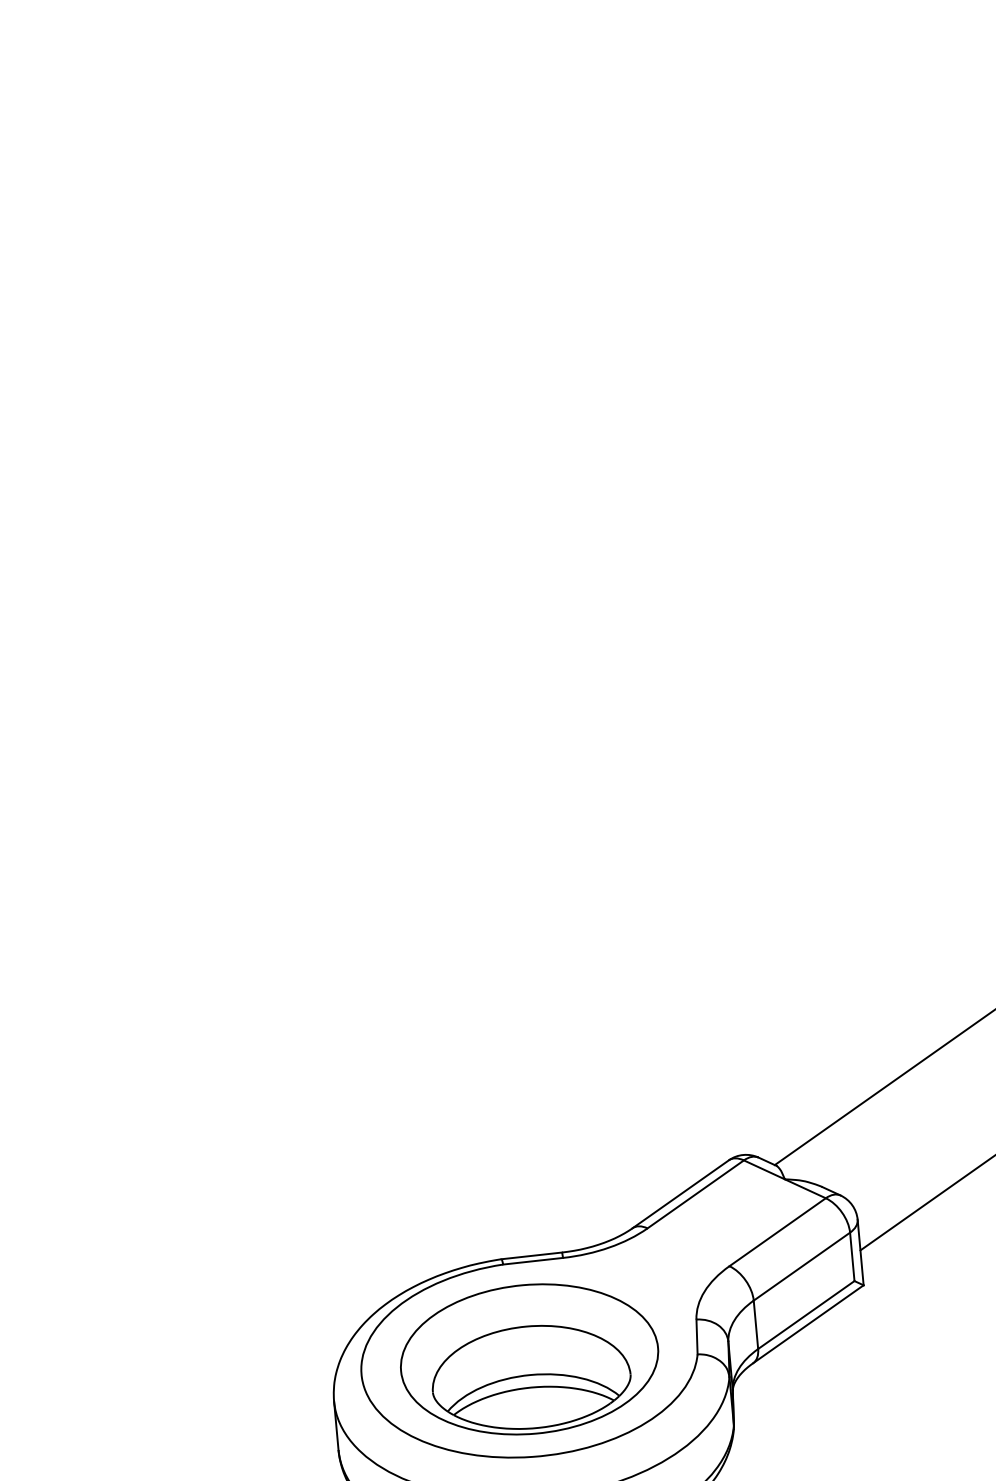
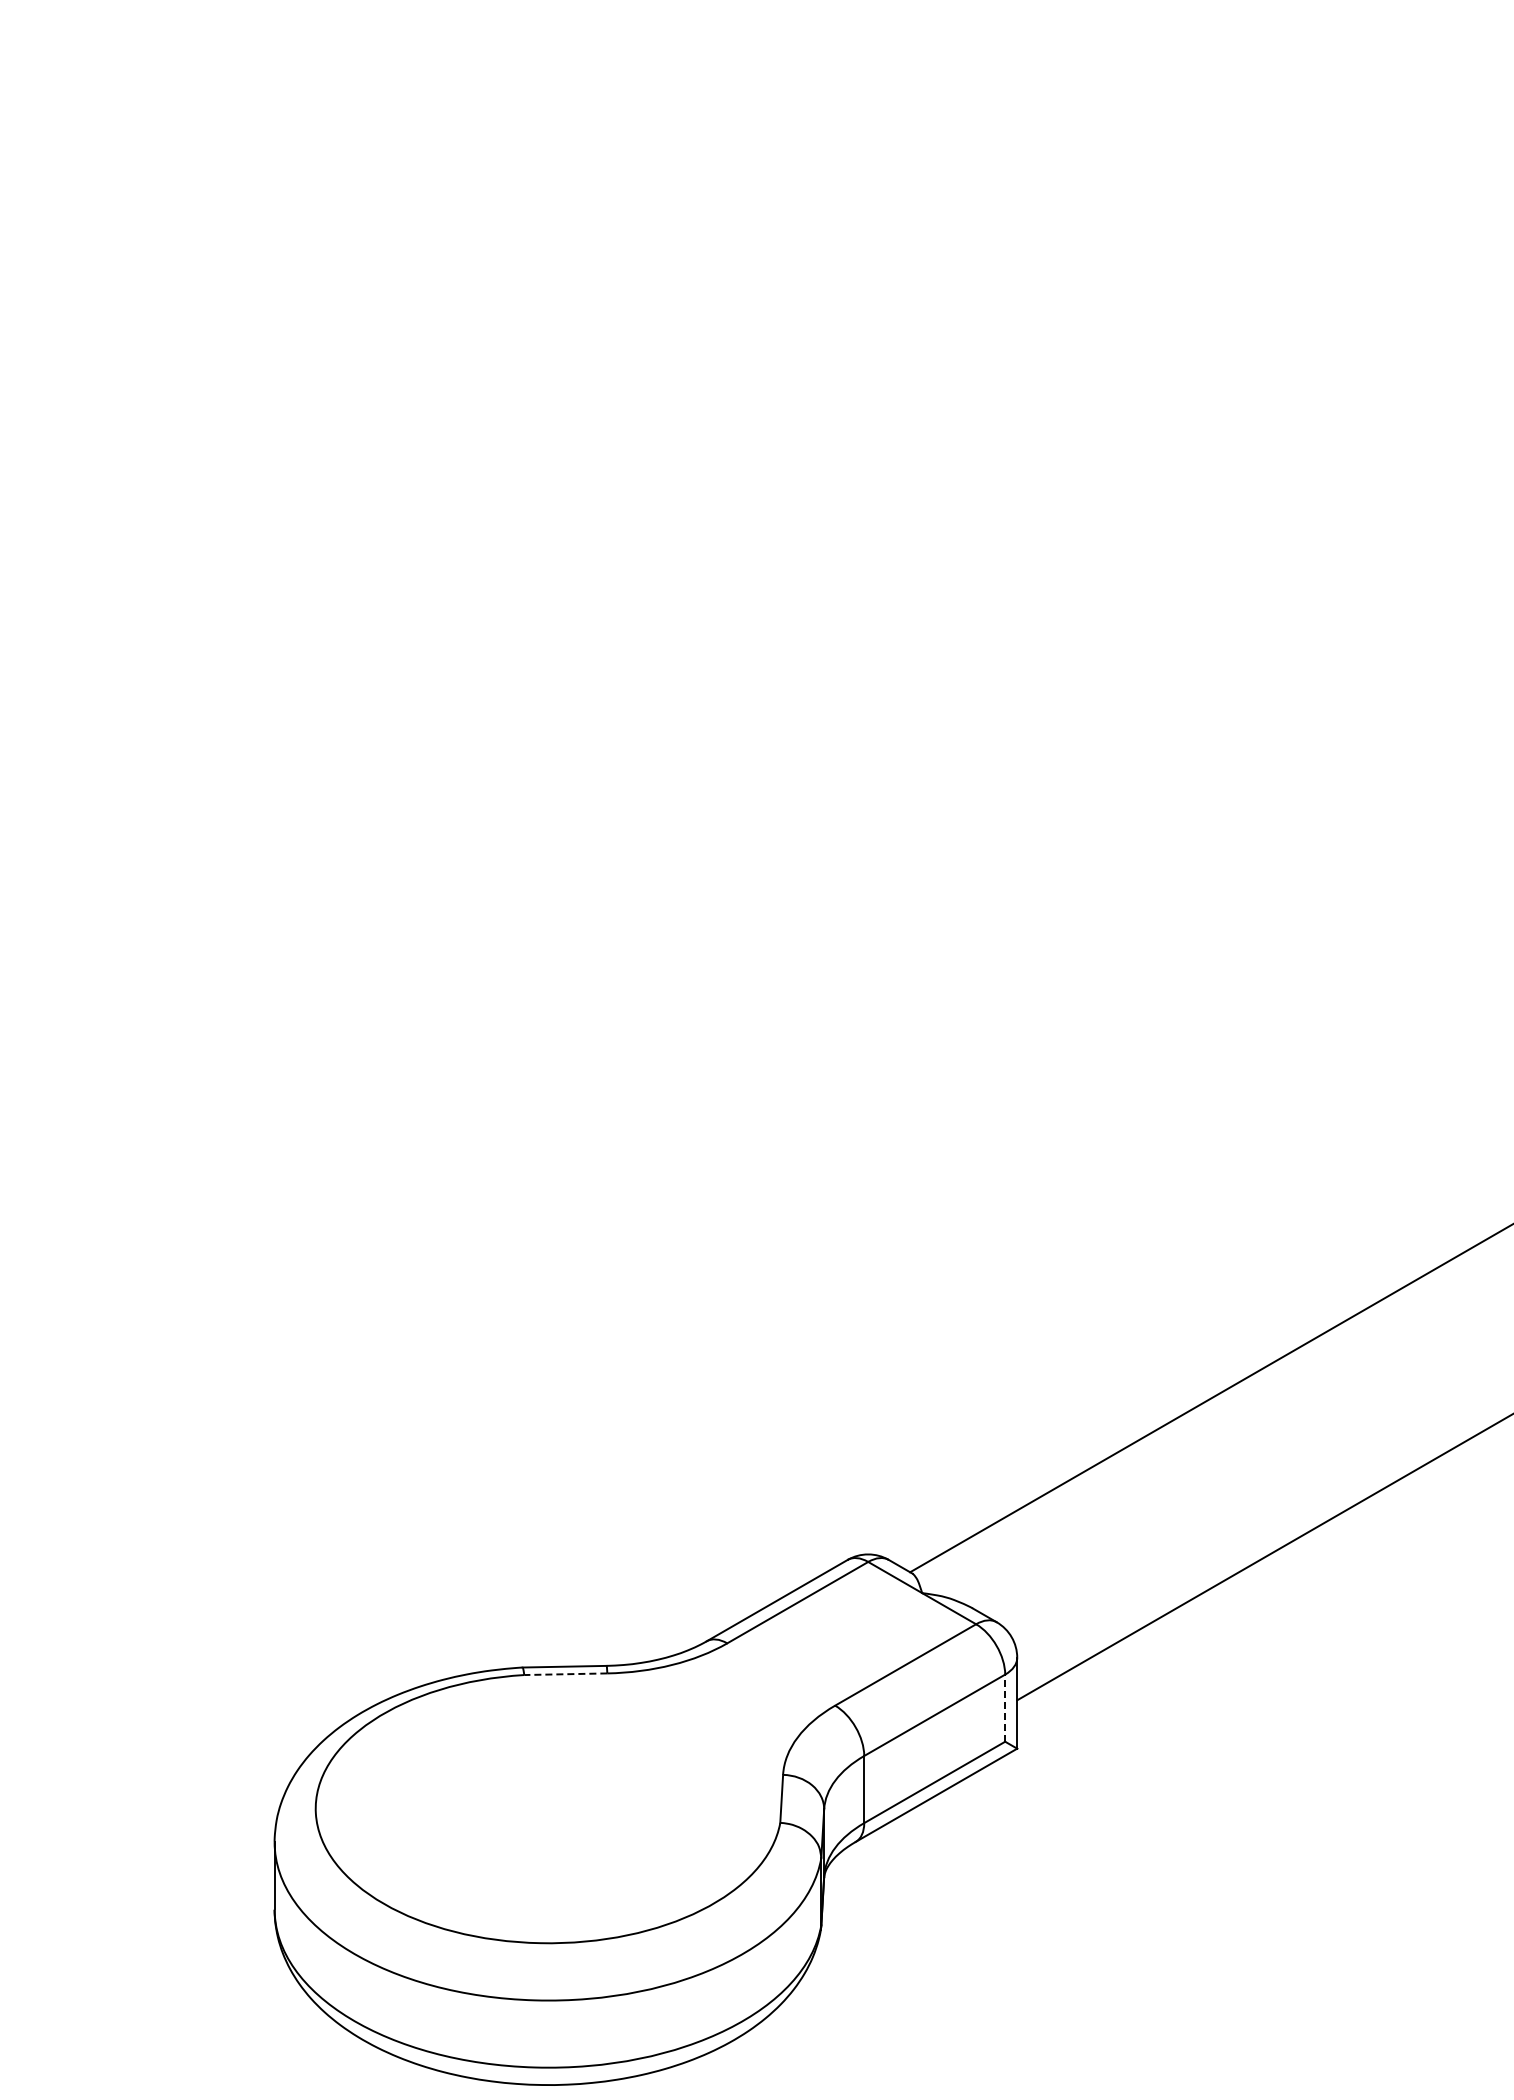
line: (852, 1257) -> (1005, 1708), solid -> dashed
line: (532, 1261) -> (565, 1674), solid -> dashed
part: (529, 1359) -> (548, 1808), removed

